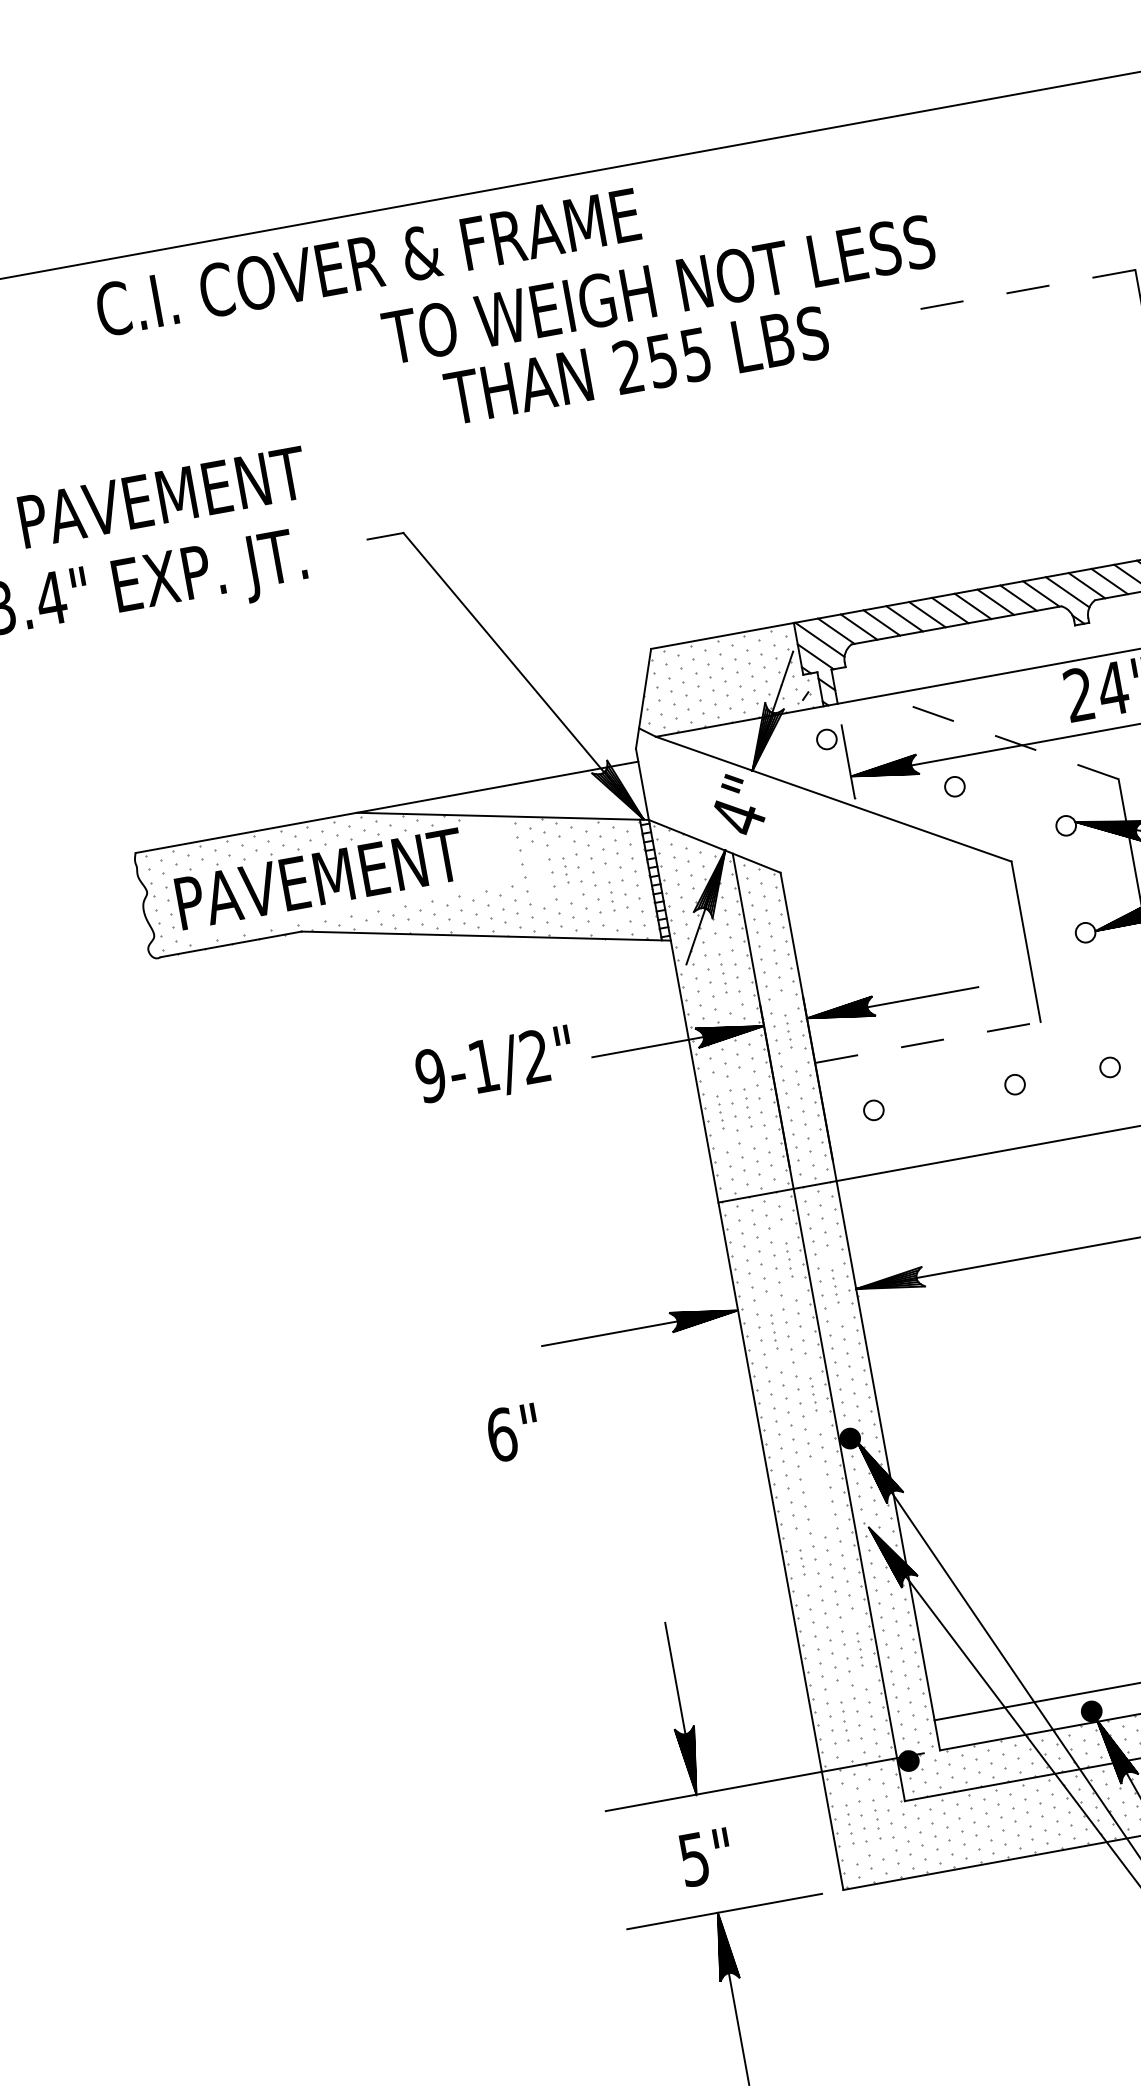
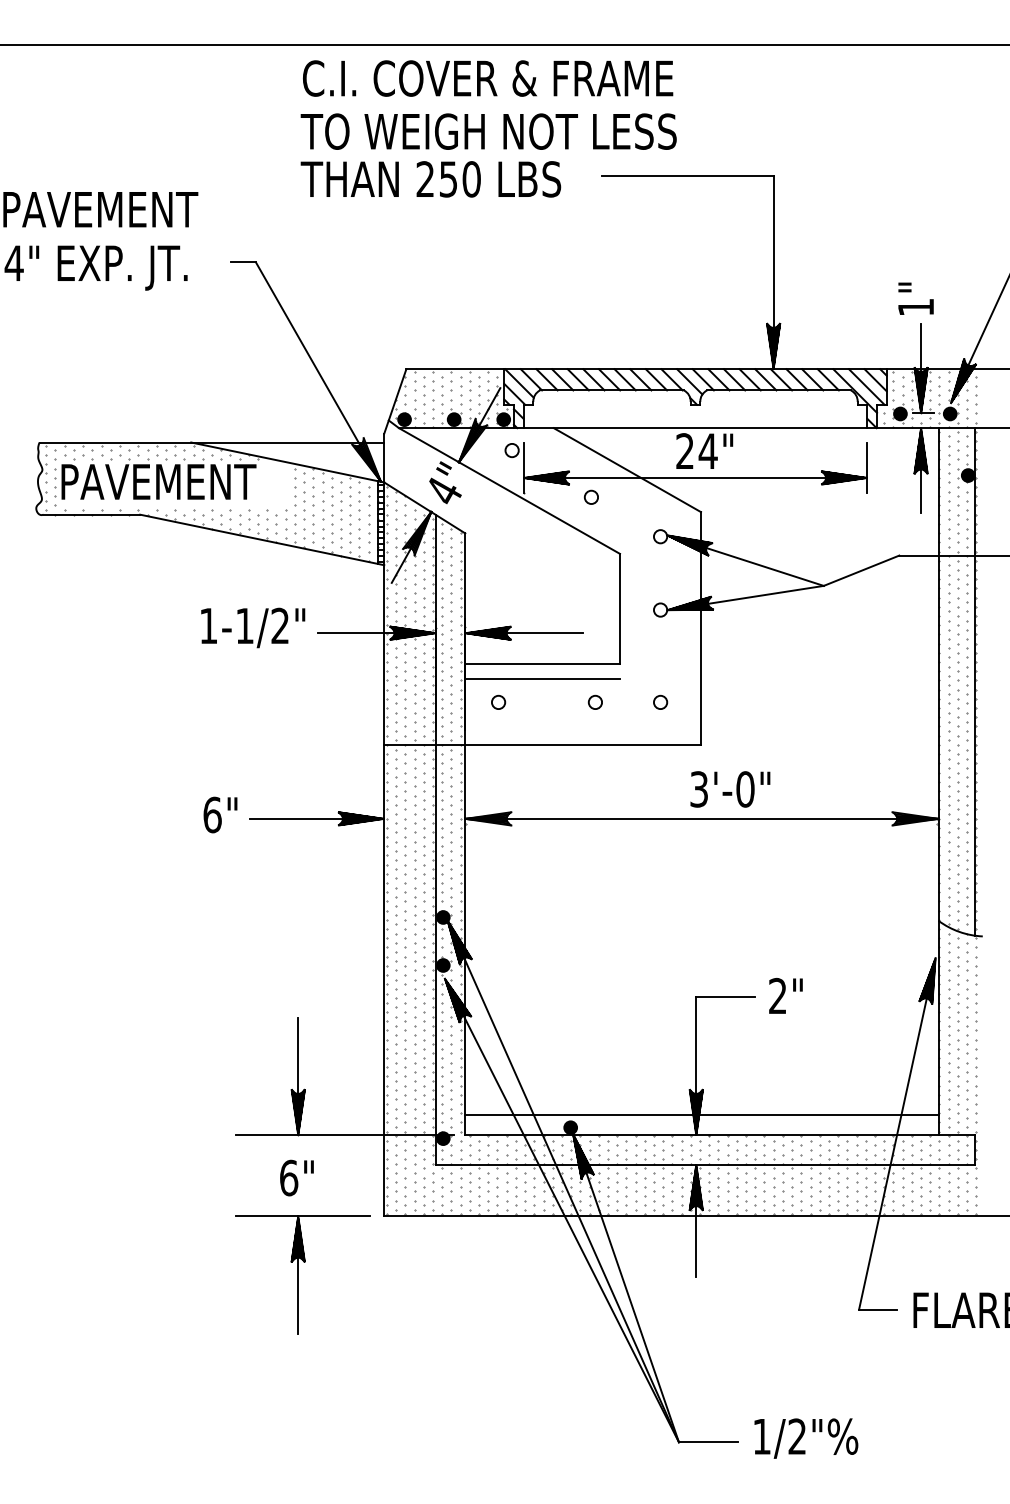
text: (368, 262) -> (488, 78), moved
text: (658, 289) -> (488, 131), moved
line: (1009, 293) -> (687, 176), dashed -> solid
text: (695, 355) -> (471, 179), 255 -> 250
fill: (806, 696) -> (503, 419), added
fill: (733, 709) -> (453, 419), added
fill: (661, 722) -> (404, 419), added
line: (1000, 738) -> (627, 470), dashed -> solid
part: (566, 869) -> (323, 505), size x1.67
part: (538, 874) -> (304, 505), added
part: (611, 895) -> (350, 528), size x1.43
part: (723, 973) -> (415, 593), size x1.43
part: (788, 1031) -> (451, 639), size x1.67
line: (929, 1041) -> (543, 663), dashed -> solid
line: (931, 1063) -> (542, 678), added
text: (430, 1075) -> (208, 625), 9-1/2" -> 1-1/2"
part: (748, 1107) -> (415, 685), size x1.43
part: (720, 1112) -> (396, 685), size x1.67
part: (789, 1259) -> (424, 791), size x1.67
part: (834, 1286) -> (451, 814), size x1.67
part: (773, 1331) -> (405, 837), size x1.67
part: (813, 1394) -> (424, 883), size x1.67
text: (513, 1432) -> (220, 814), moved
part: (818, 1497) -> (415, 952), added
fill: (861, 1508) -> (442, 965), added
part: (802, 1561) -> (396, 993), size x1.67
part: (860, 1649) -> (424, 1058), size x1.67
part: (844, 1721) -> (405, 1104), size x1.43
part: (877, 1819) -> (415, 1173), size x1.43
part: (849, 1824) -> (396, 1173), size x1.43
text: (694, 1858) -> (289, 1177), 5" -> 6"

